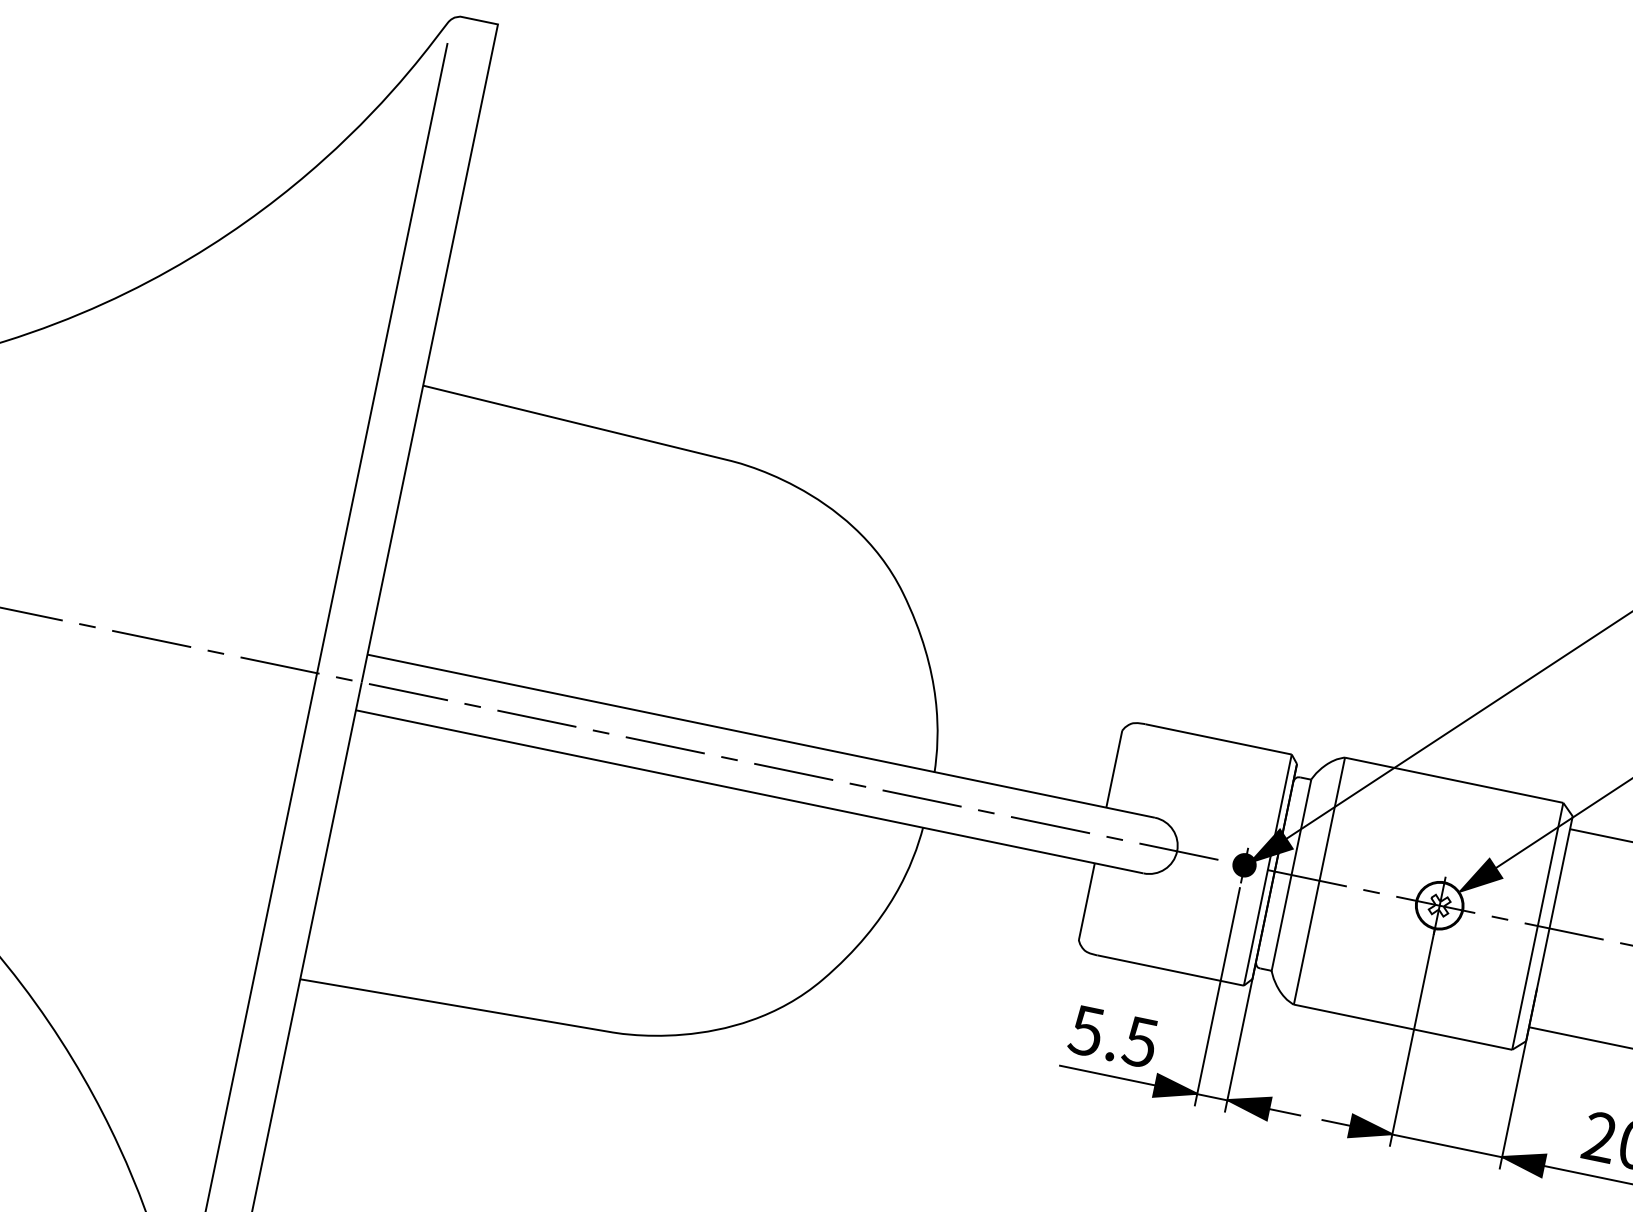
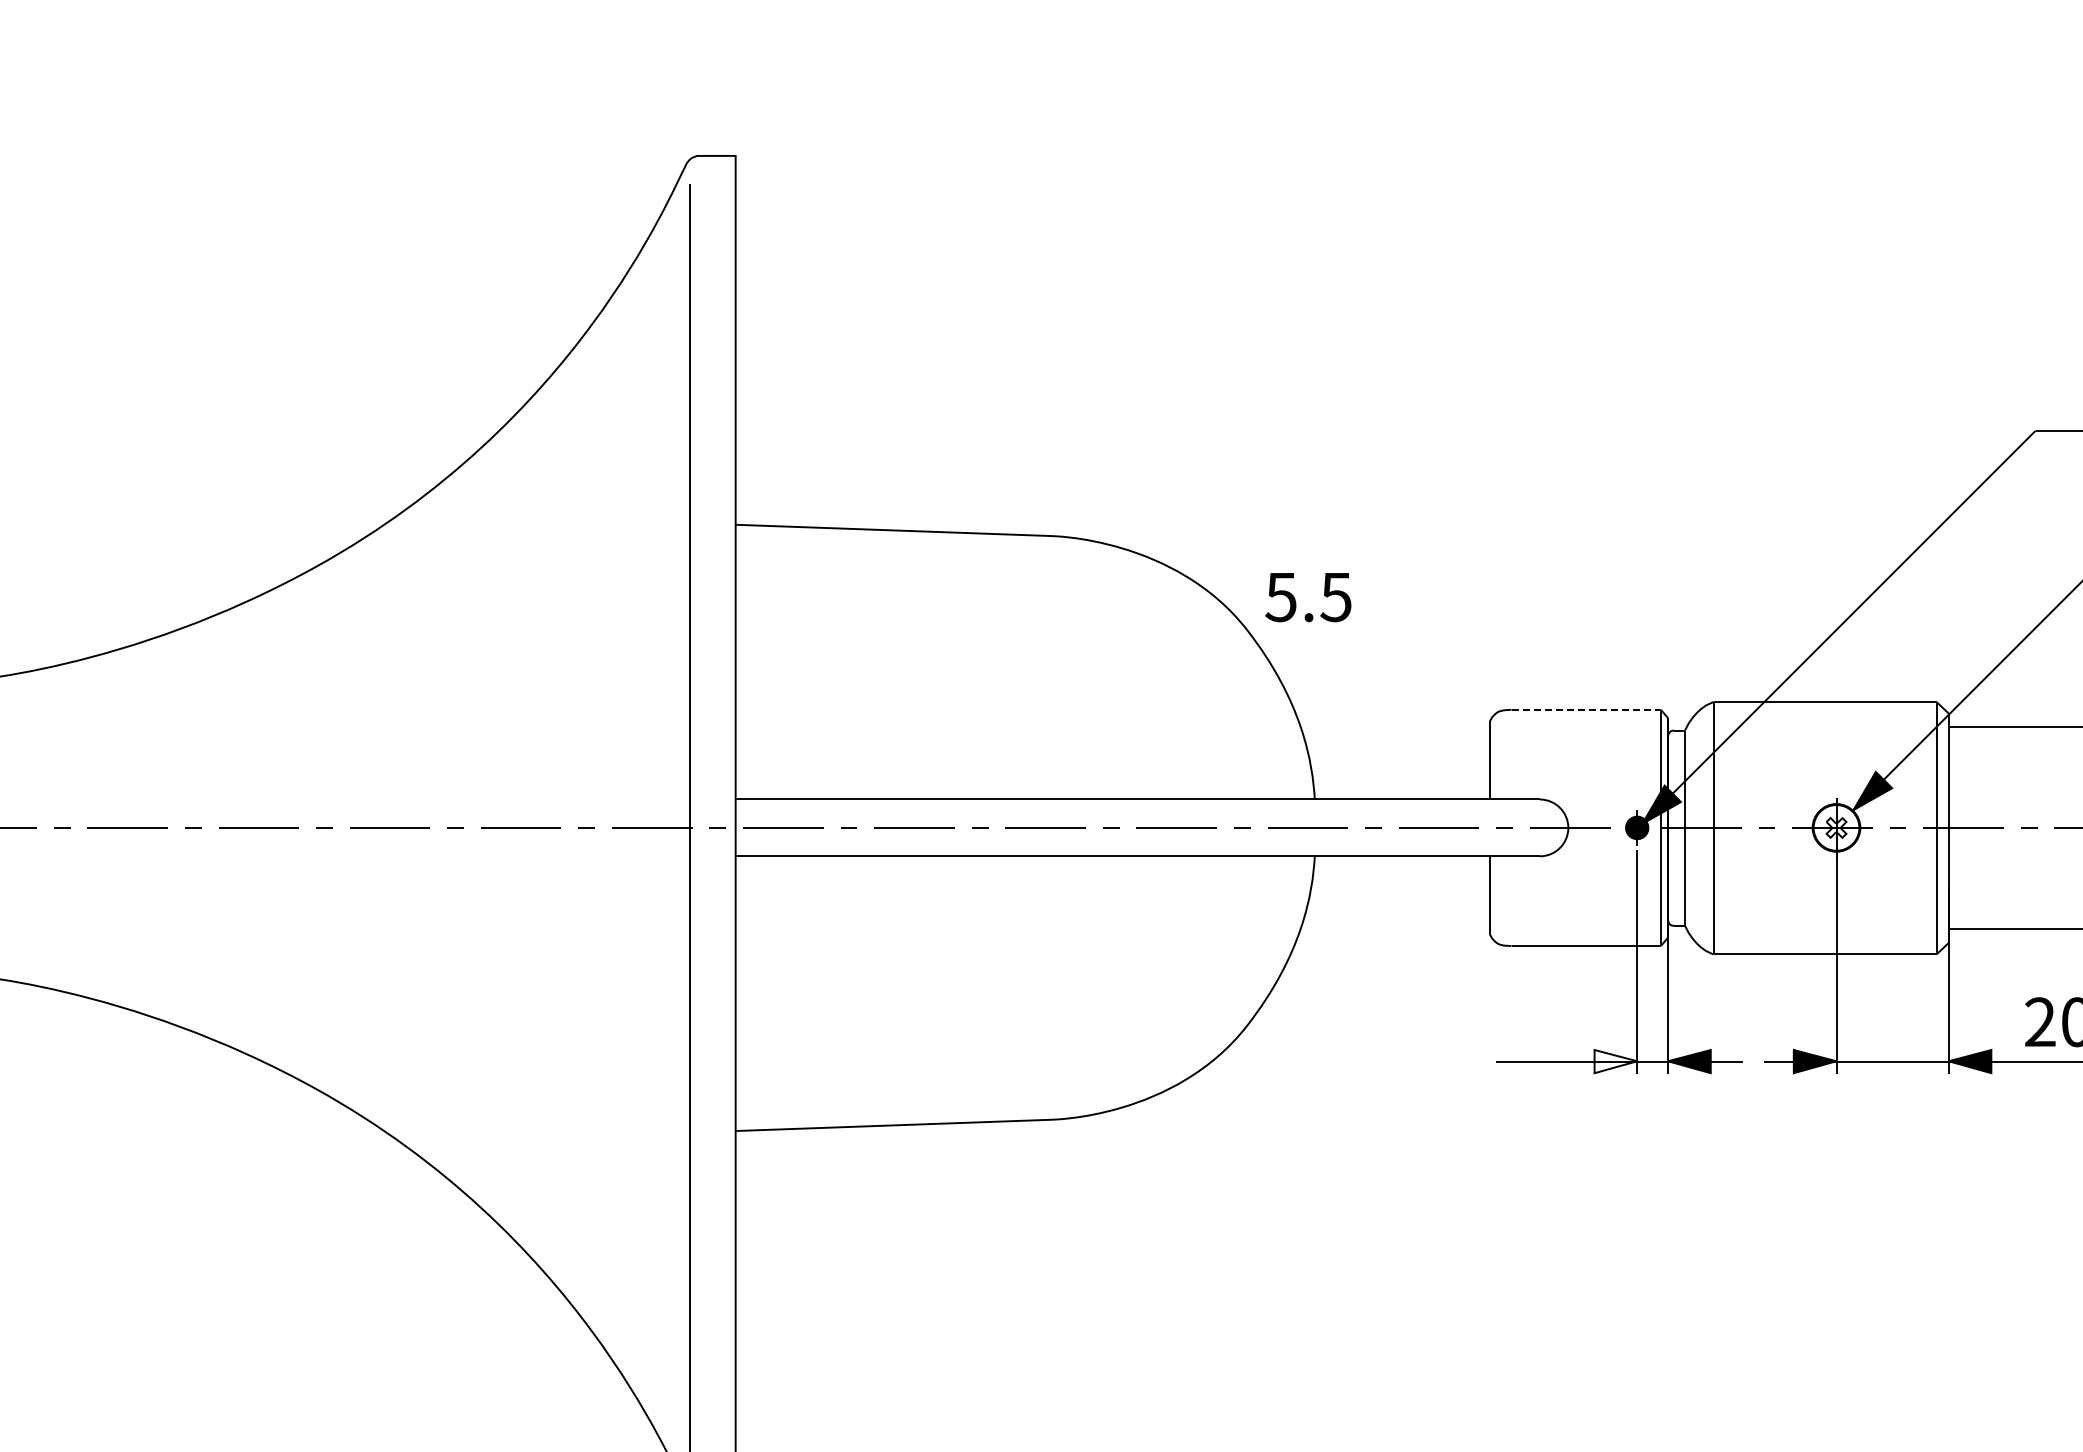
line: (1218, 739) -> (1586, 709), solid -> dashed
text: (1113, 1036) -> (1308, 597), moved
fill: (1175, 1089) -> (1615, 1061), removed

